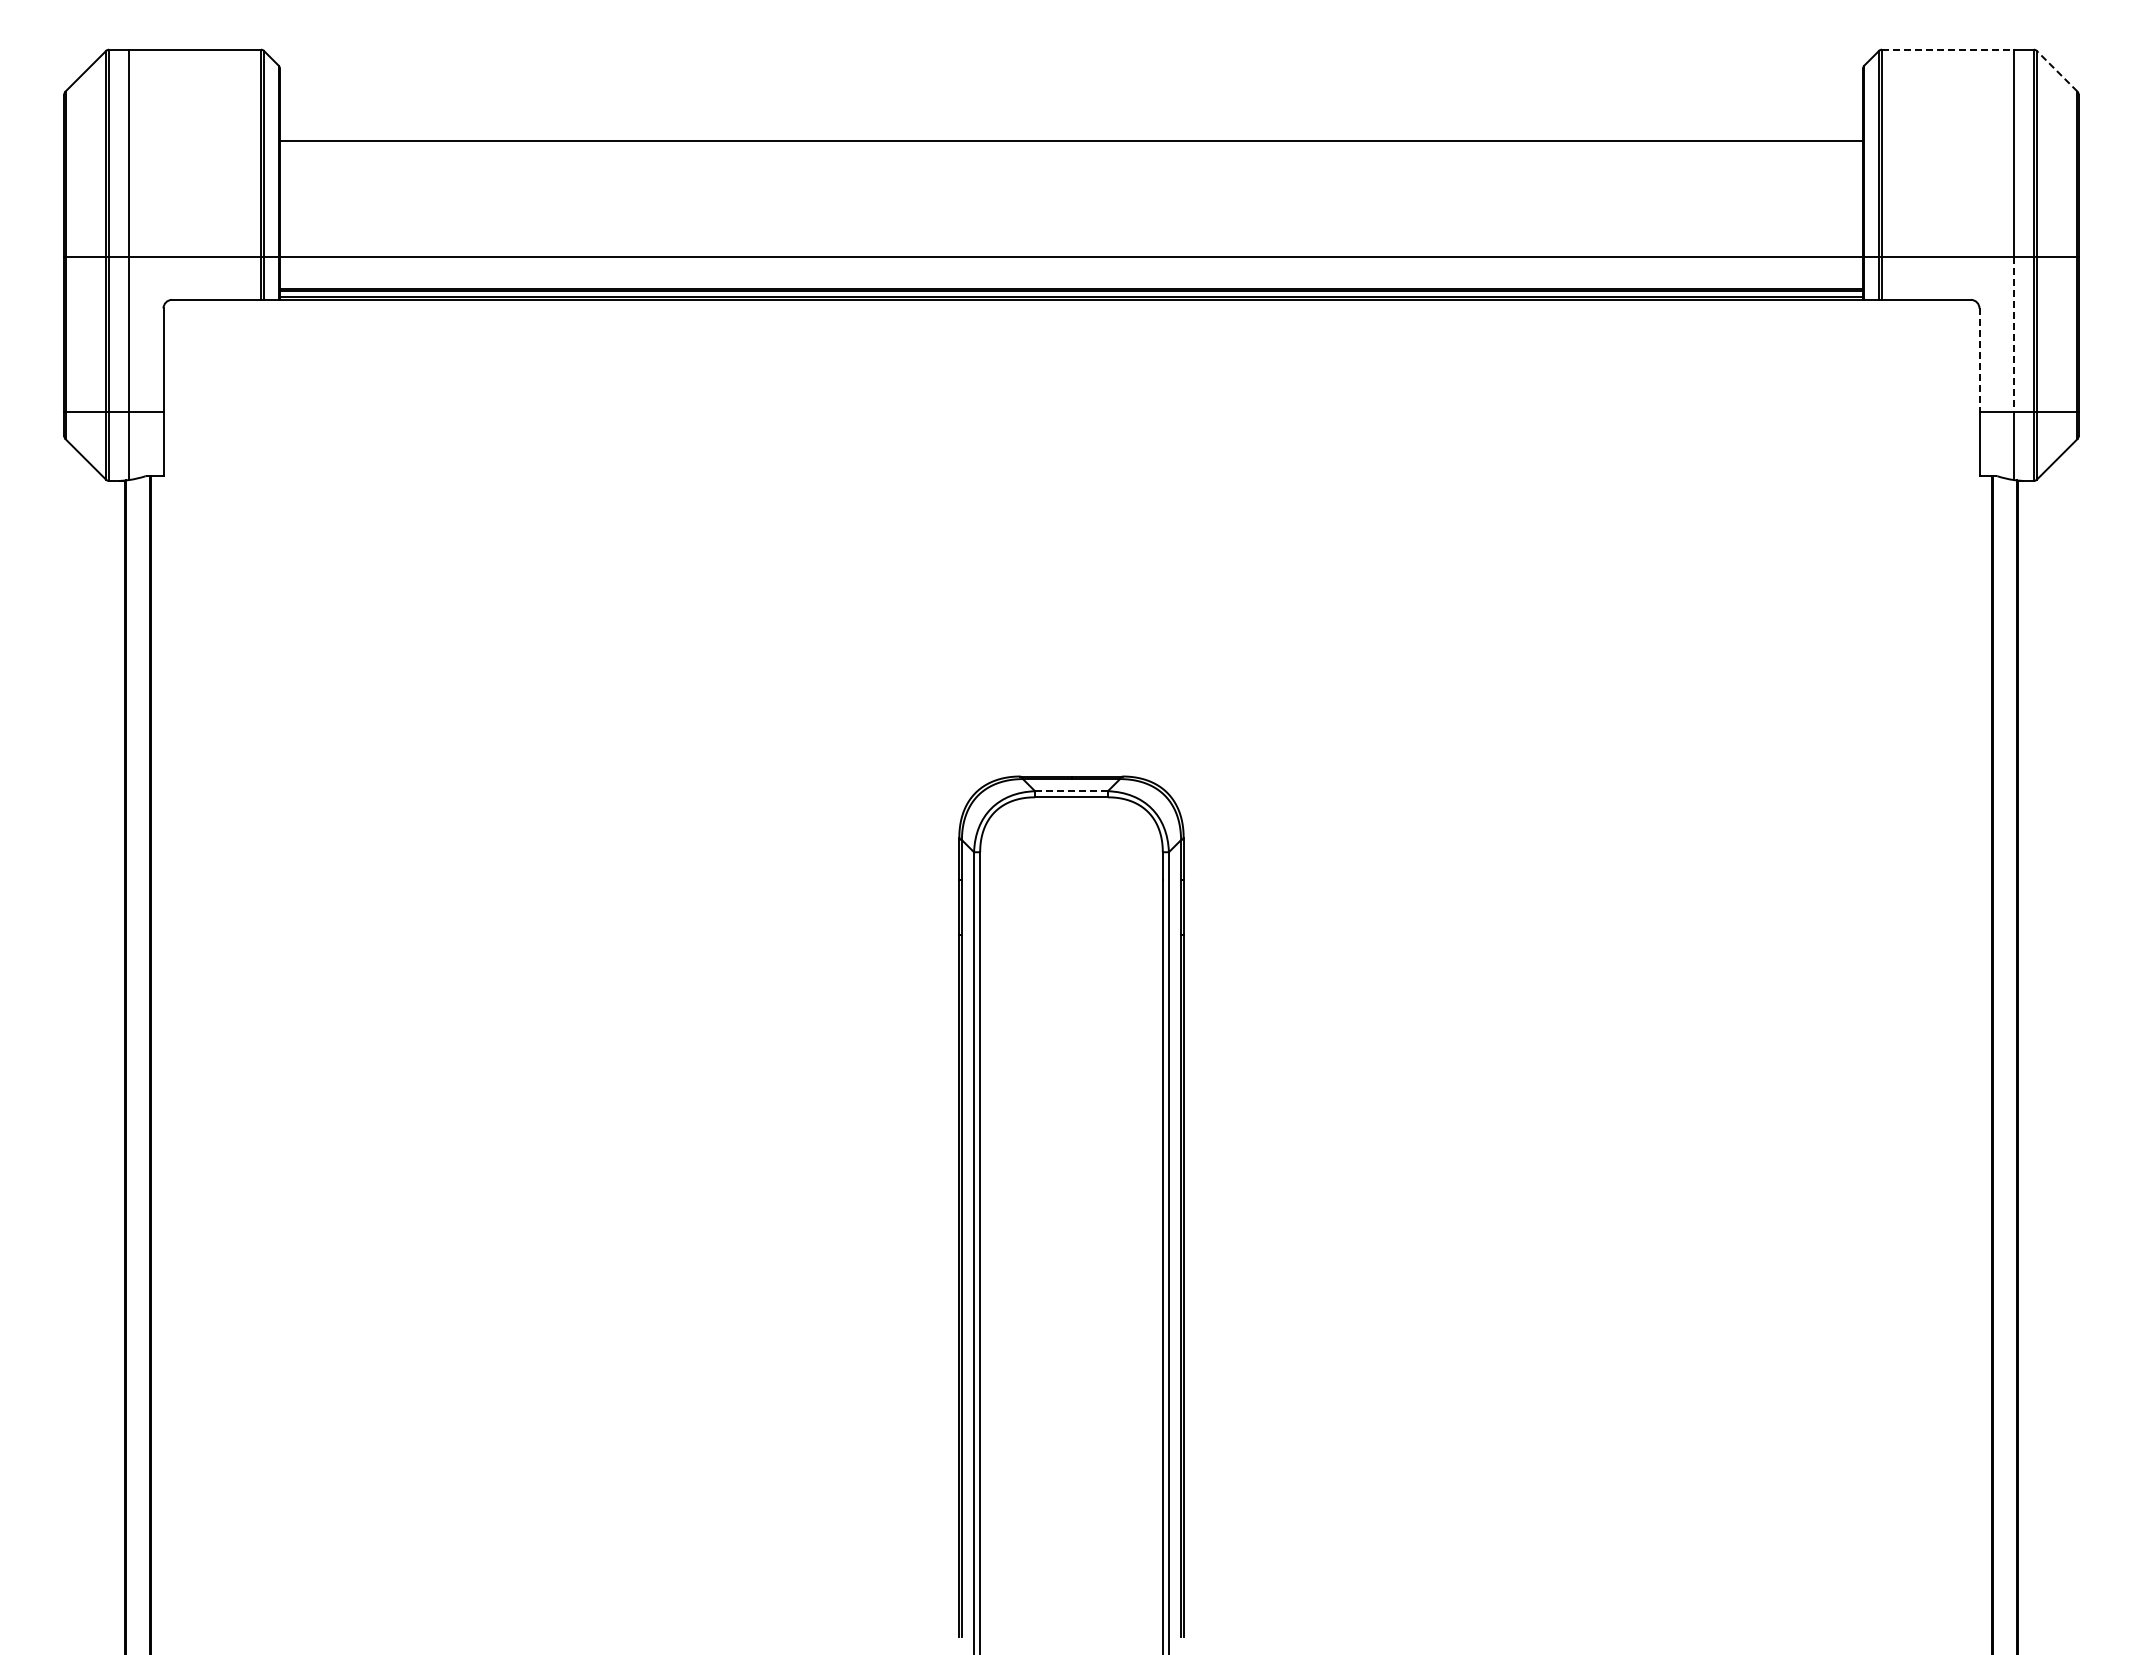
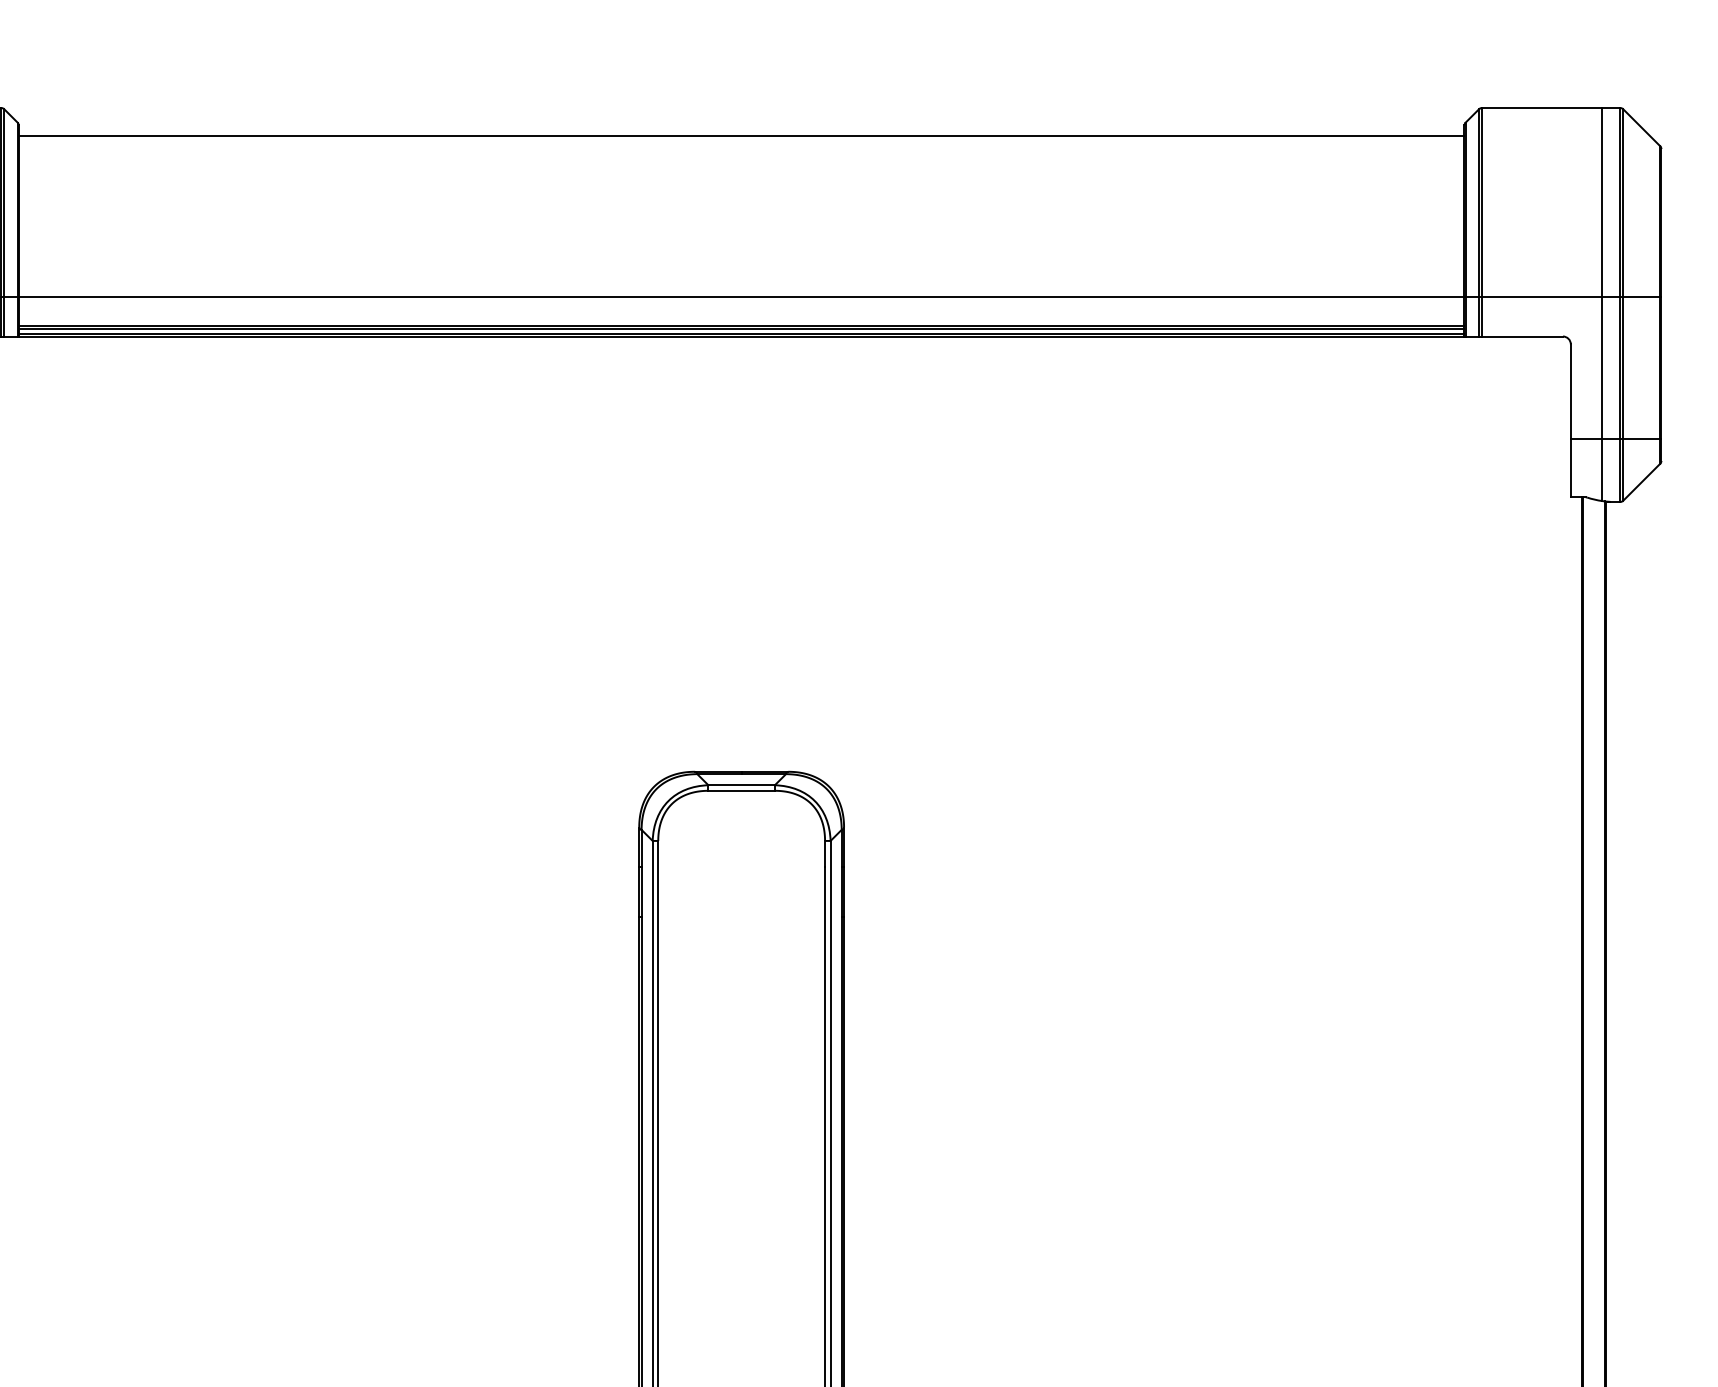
line: (1948, 49) -> (1542, 107), dashed -> solid
line: (2057, 71) -> (1642, 127), dashed -> solid
line: (1071, 140) -> (741, 135), moved
line: (2014, 334) -> (1602, 368), dashed -> solid
line: (1979, 360) -> (1570, 391), dashed -> solid
line: (1071, 791) -> (741, 785), dashed -> solid

